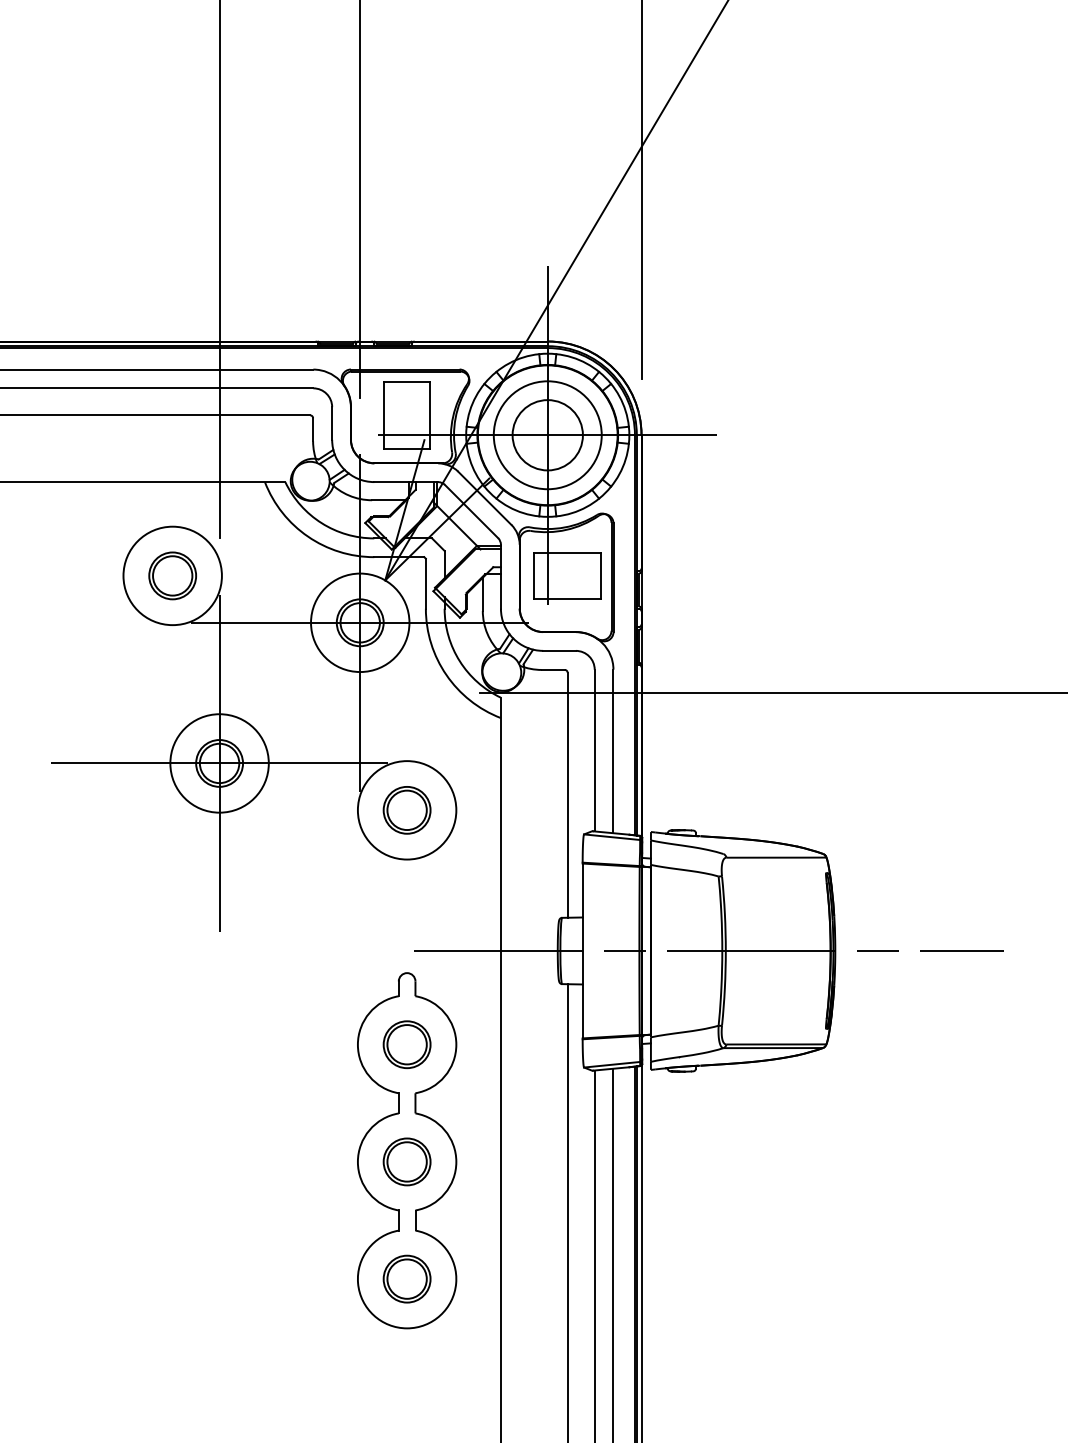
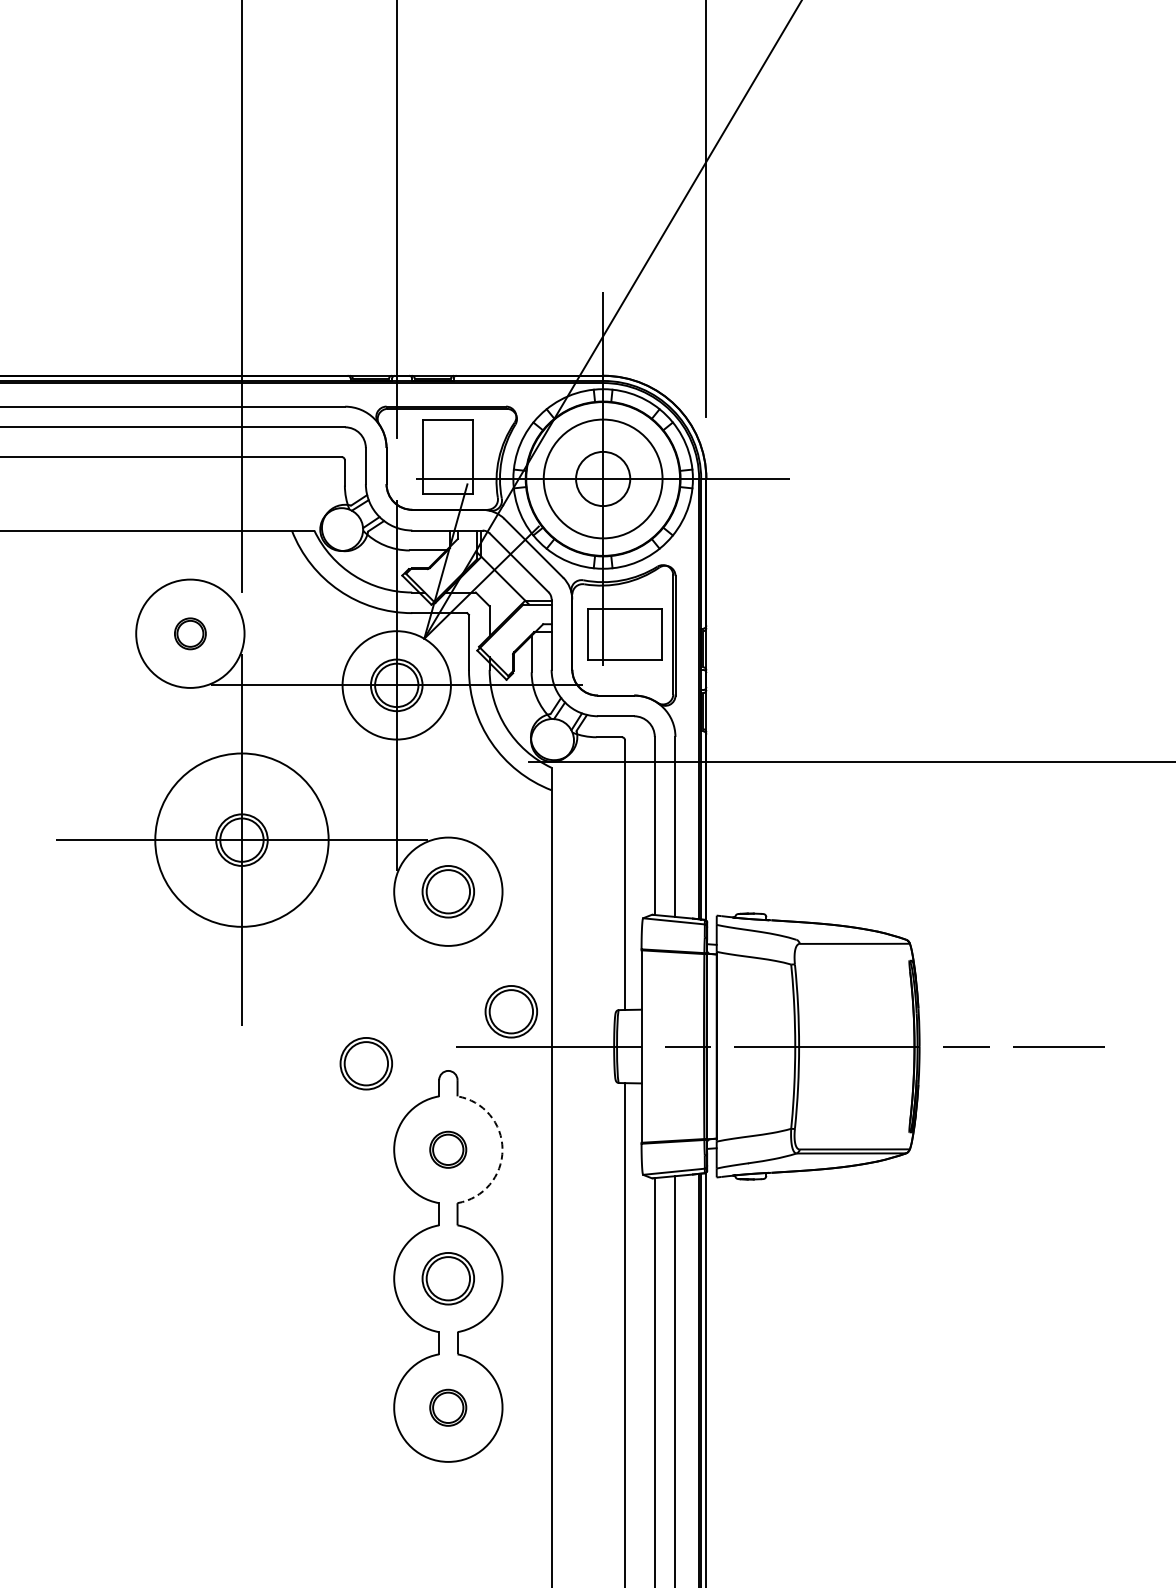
circle: (547, 434) -> (602, 478), size x0.7
part: (172, 575) -> (190, 633), size x0.6
circle: (219, 763) -> (241, 840), size x1.6
part: (463, 919) -> (510, 1011), added
part: (331, 966) -> (365, 1063), added
part: (406, 1044) -> (447, 1149), size x0.7
arc: (456, 1044) -> (502, 1149), solid -> dashed
part: (406, 1278) -> (447, 1407), size x0.7

